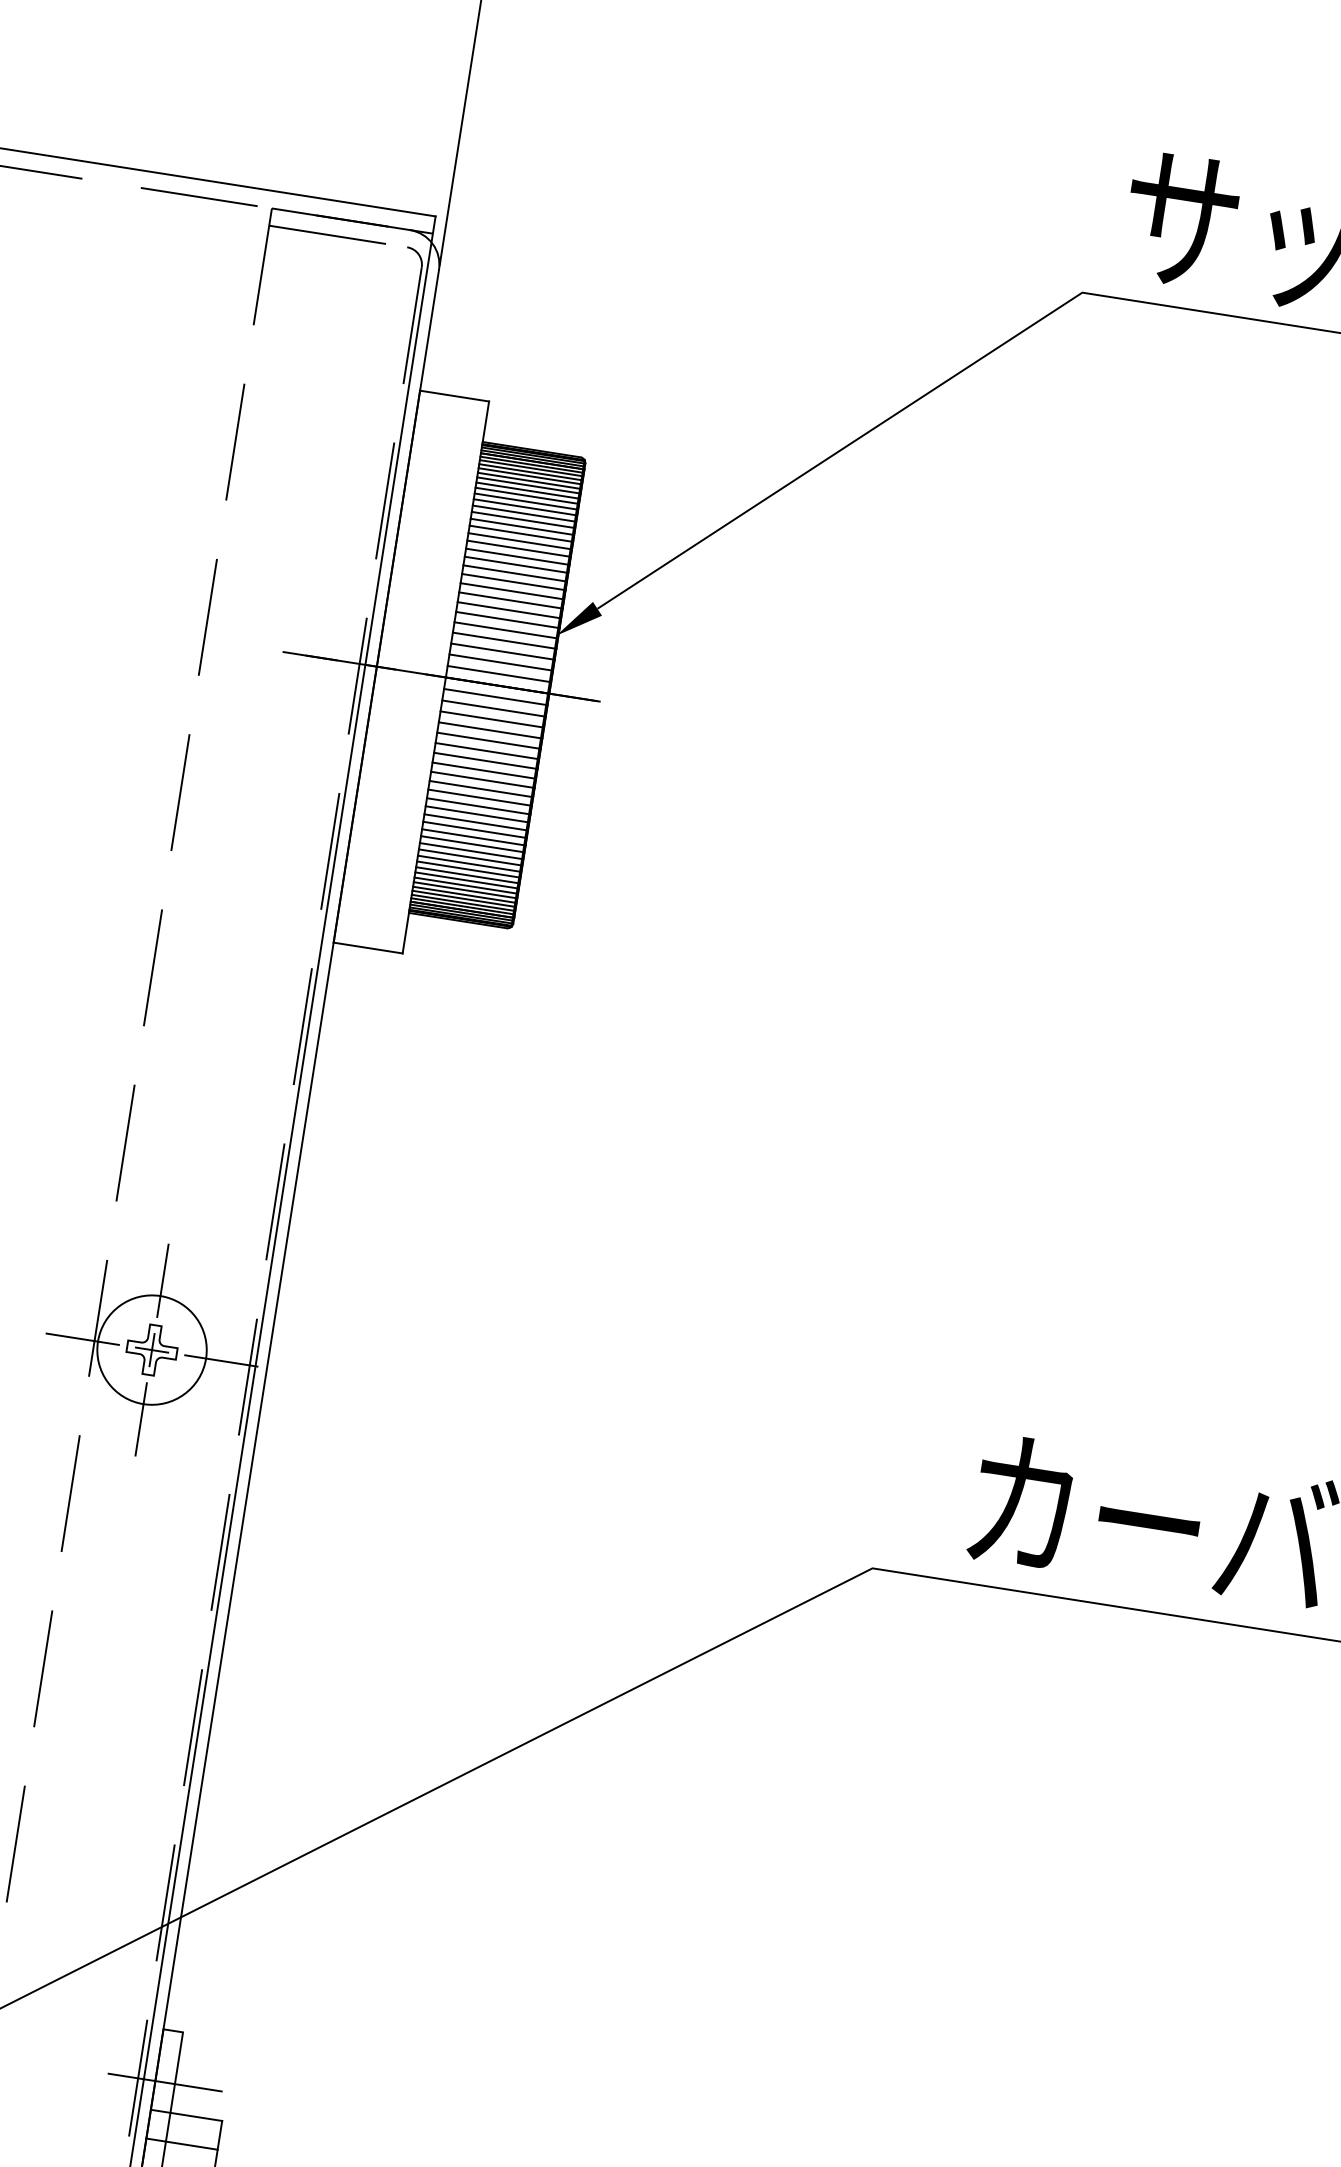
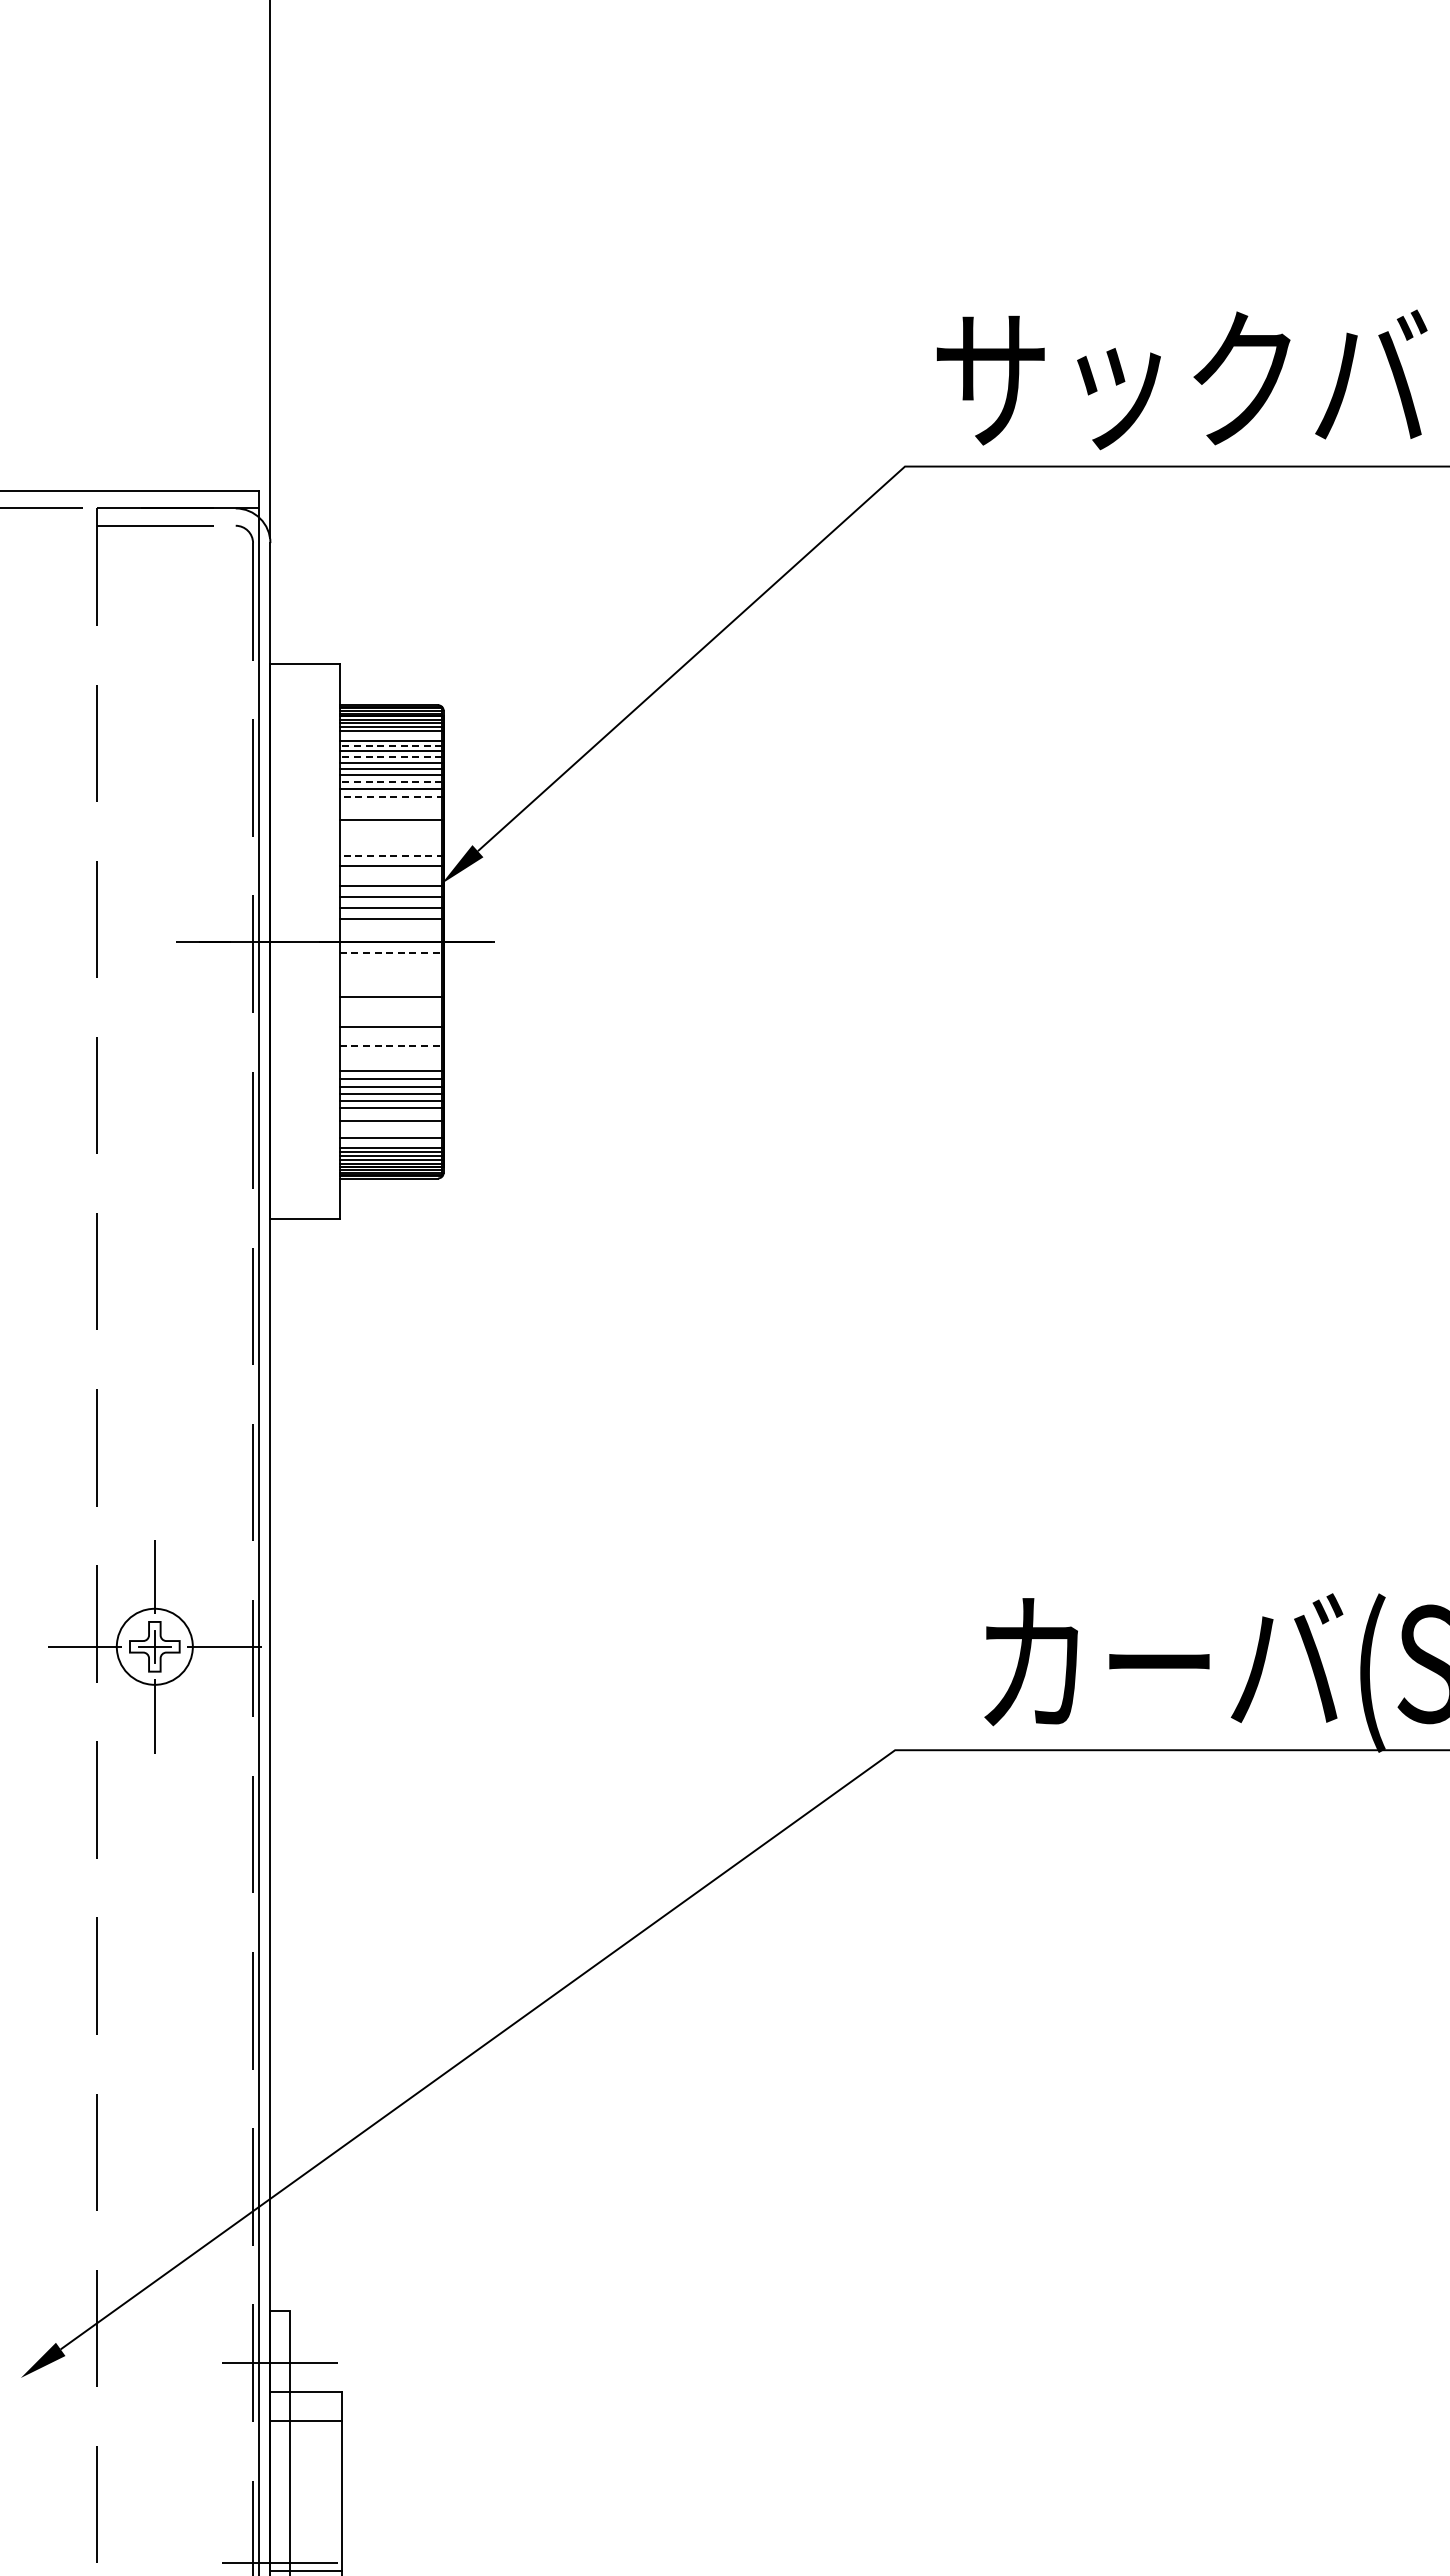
line: (528, 481) -> (390, 736), removed
line: (526, 490) -> (390, 745), solid -> dashed
line: (525, 500) -> (390, 756), solid -> dashed
line: (521, 526) -> (390, 782), solid -> dashed
line: (520, 540) -> (391, 796), solid -> dashed
line: (518, 548) -> (391, 804), removed
line: (517, 556) -> (391, 812), removed
line: (514, 573) -> (391, 829), removed
line: (513, 581) -> (391, 837), removed
line: (512, 591) -> (391, 847), removed
line: (510, 600) -> (391, 856), solid -> dashed
line: (507, 619) -> (391, 875), removed
line: (499, 674) -> (391, 930), removed
line: (496, 697) -> (392, 953), solid -> dashed
line: (493, 708) -> (391, 964), removed
line: (492, 719) -> (391, 975), removed
line: (490, 729) -> (391, 986), removed
line: (487, 750) -> (391, 1007), removed
line: (485, 760) -> (391, 1017), removed
line: (482, 779) -> (391, 1036), removed
line: (482, 788) -> (392, 1045), solid -> dashed
line: (479, 797) -> (391, 1054), removed
line: (478, 806) -> (391, 1063), removed
line: (469, 857) -> (390, 1114), removed
line: (467, 869) -> (390, 1126), removed
line: (466, 875) -> (390, 1132), removed
line: (465, 885) -> (390, 1142), removed
circle: (151, 1349) -> (154, 1646), size x0.7

